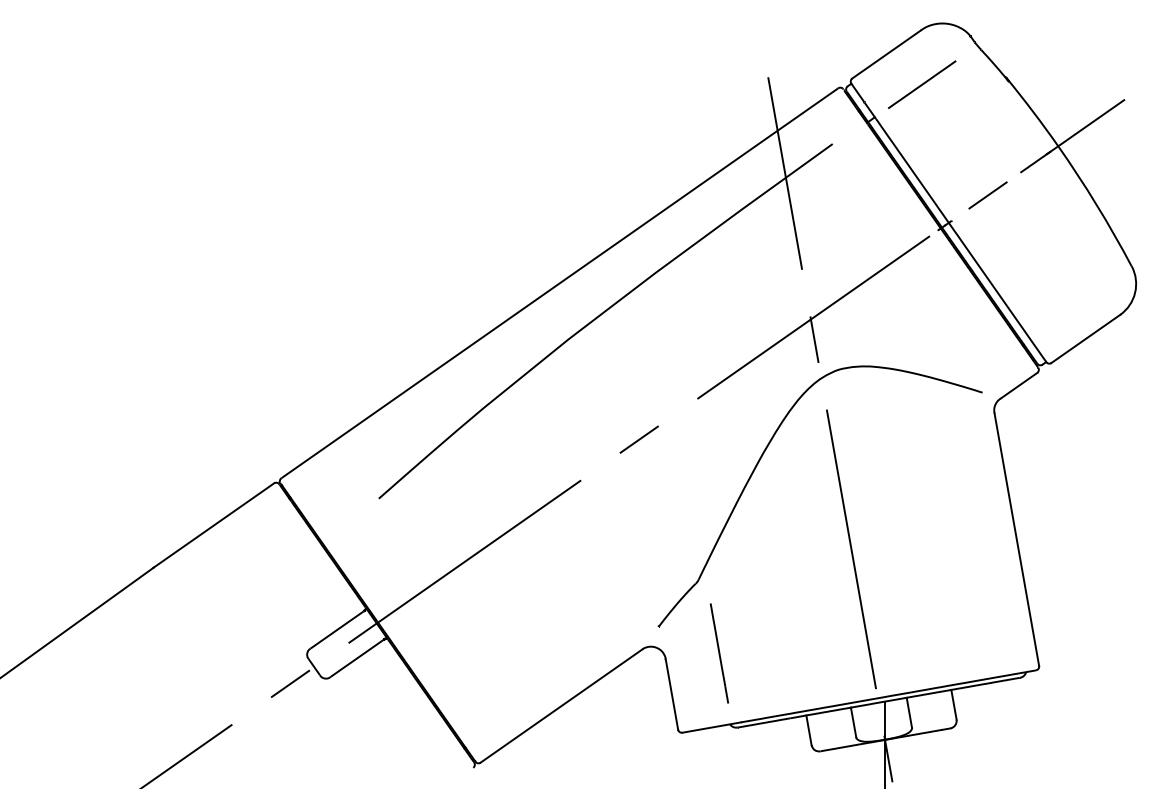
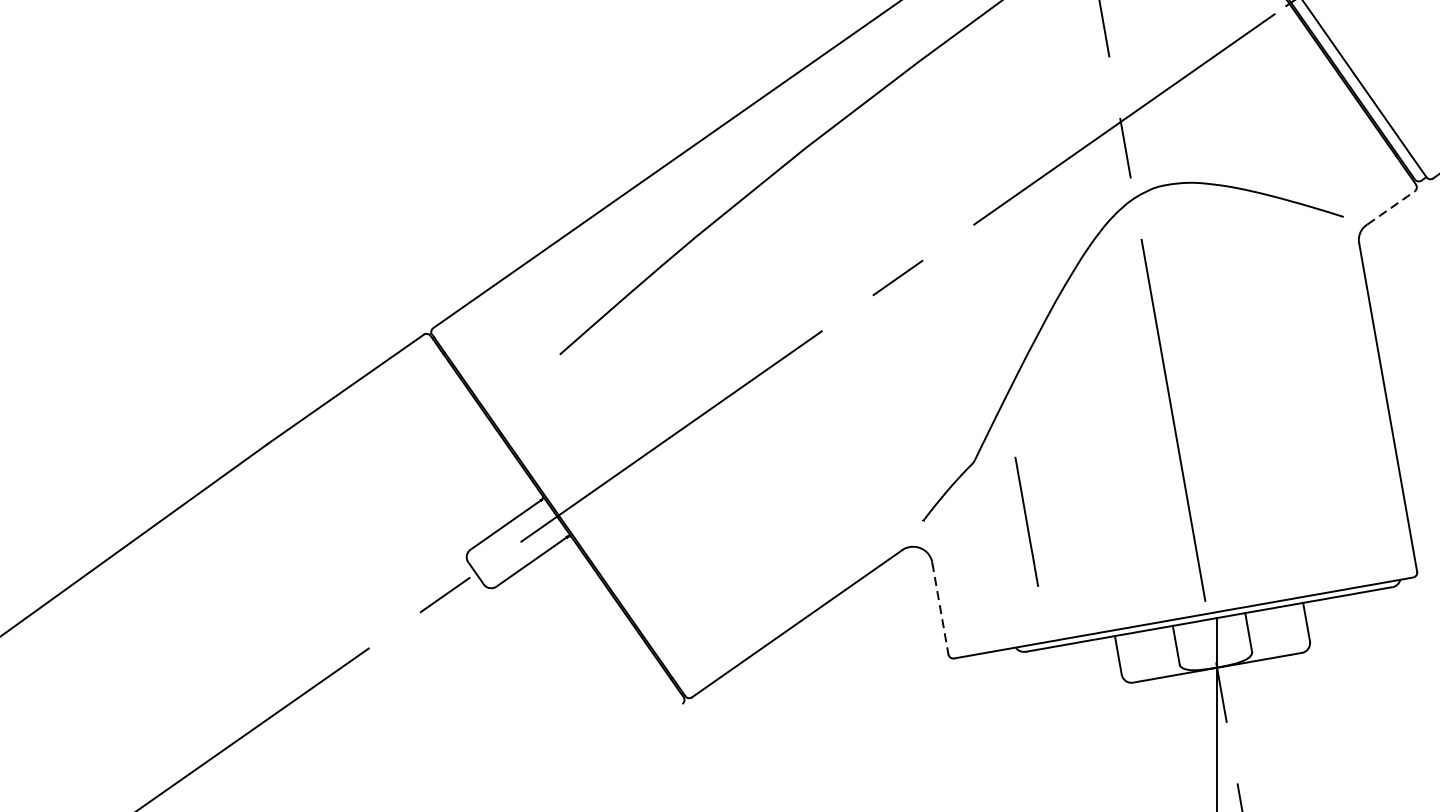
line: (1019, 385) -> (1391, 207), solid -> dashed
line: (718, 653) -> (1025, 521), moved
line: (672, 695) -> (941, 610), solid -> dashed

